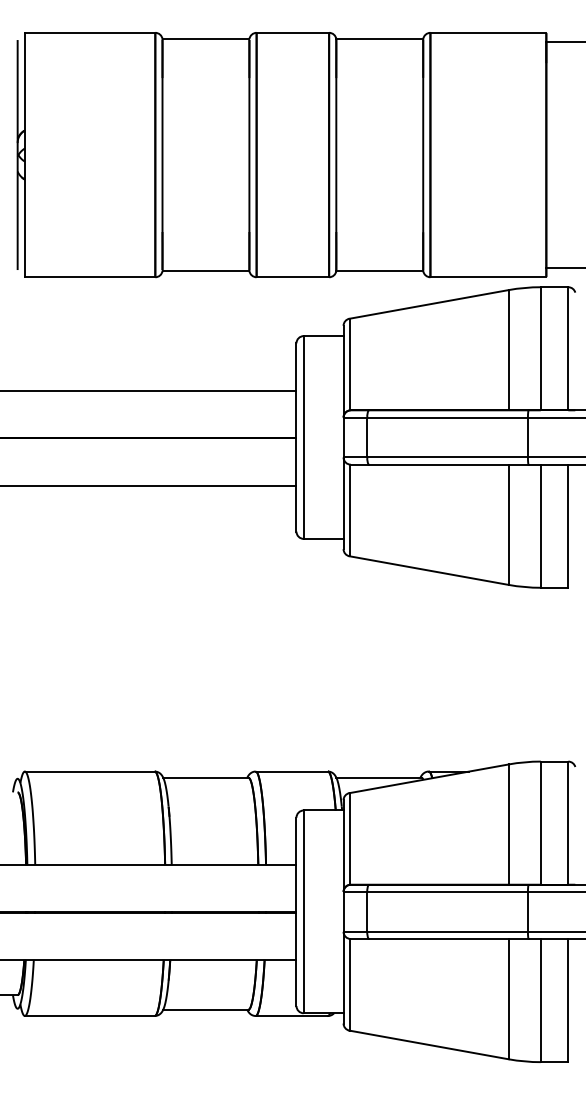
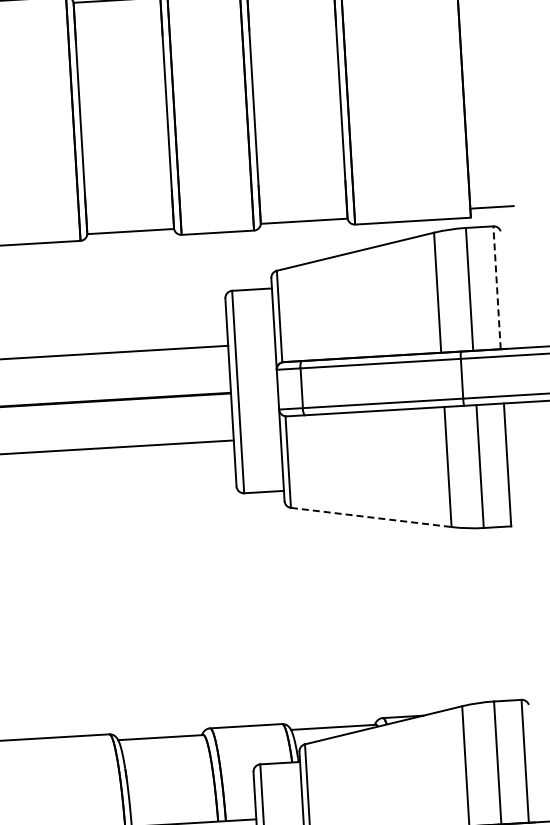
line: (568, 348) -> (497, 287), solid -> dashed
line: (429, 570) -> (371, 517), solid -> dashed

